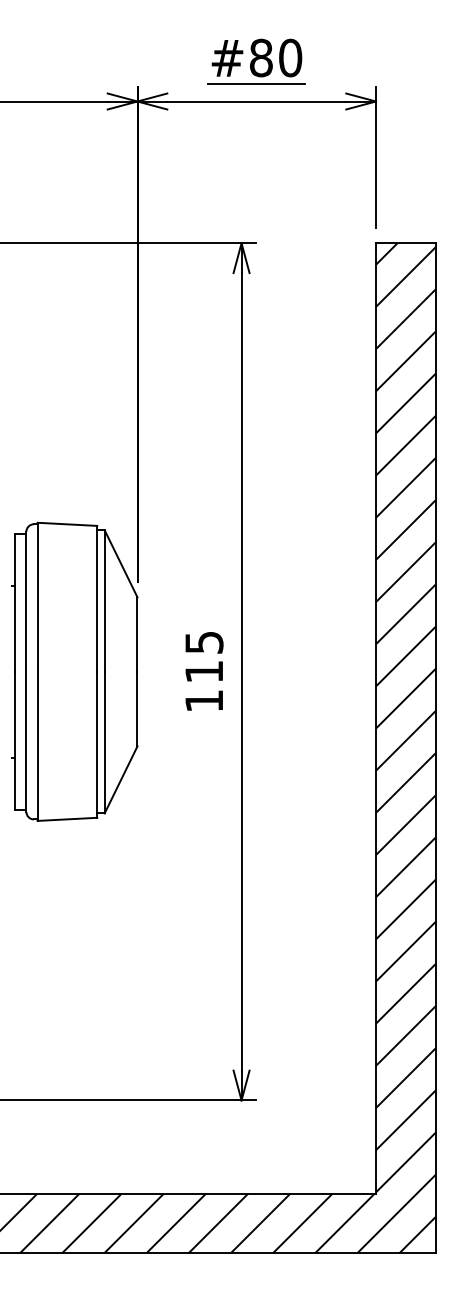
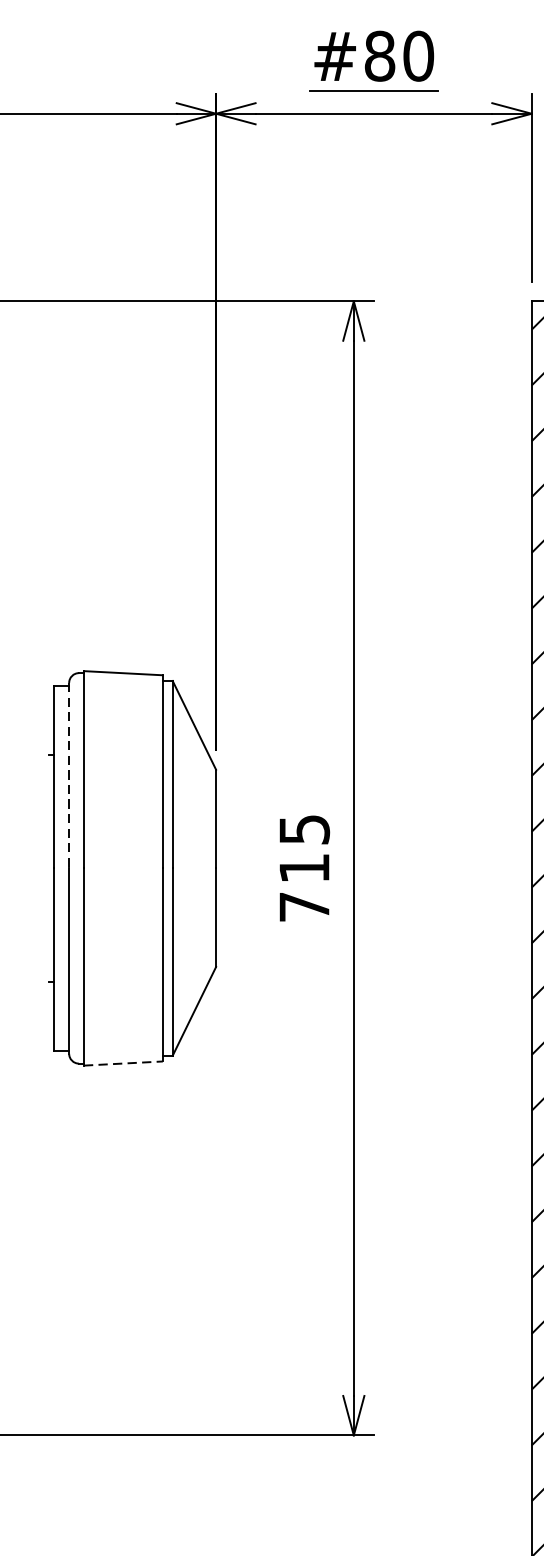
line: (26, 602) -> (69, 776), solid -> dashed
text: (203, 700) -> (303, 906), 115 -> 715
line: (67, 819) -> (123, 1063), solid -> dashed

